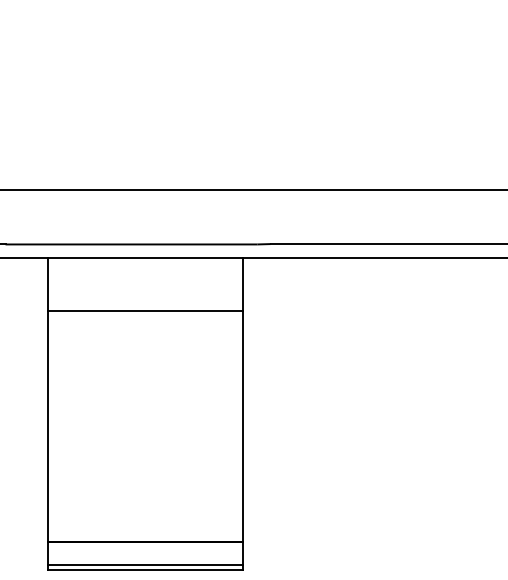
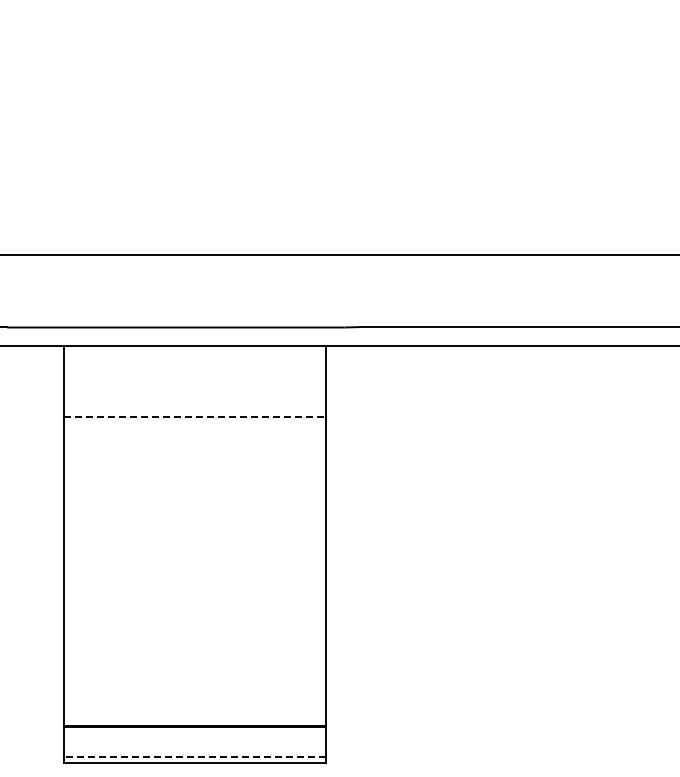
line: (146, 310) -> (195, 416), solid -> dashed
line: (146, 565) -> (195, 757), solid -> dashed

